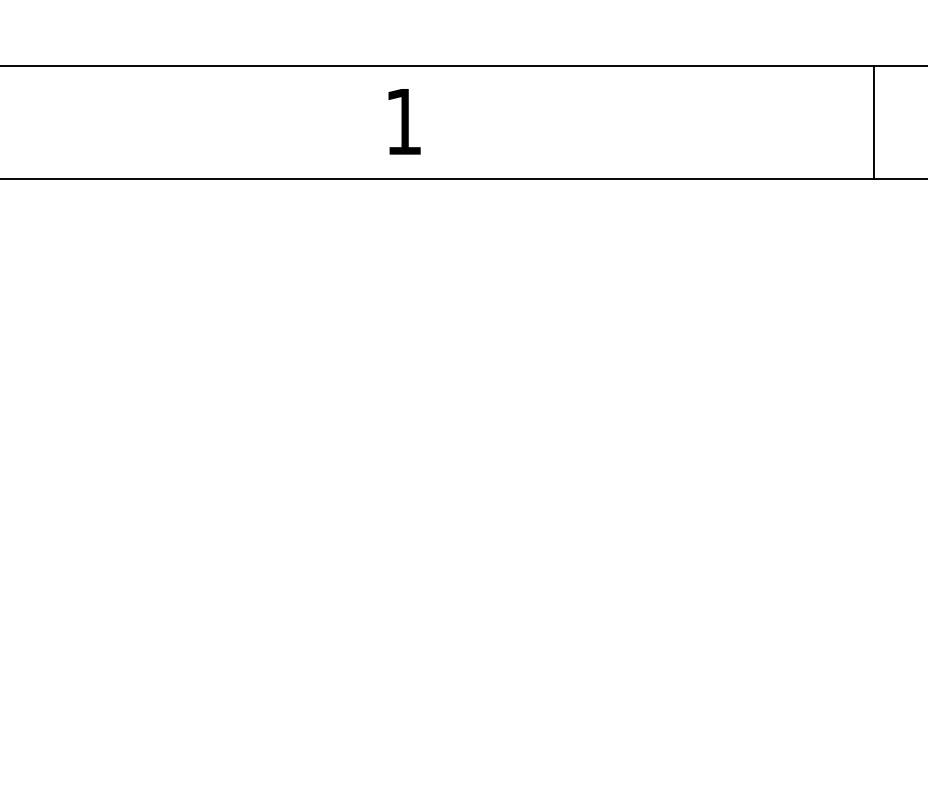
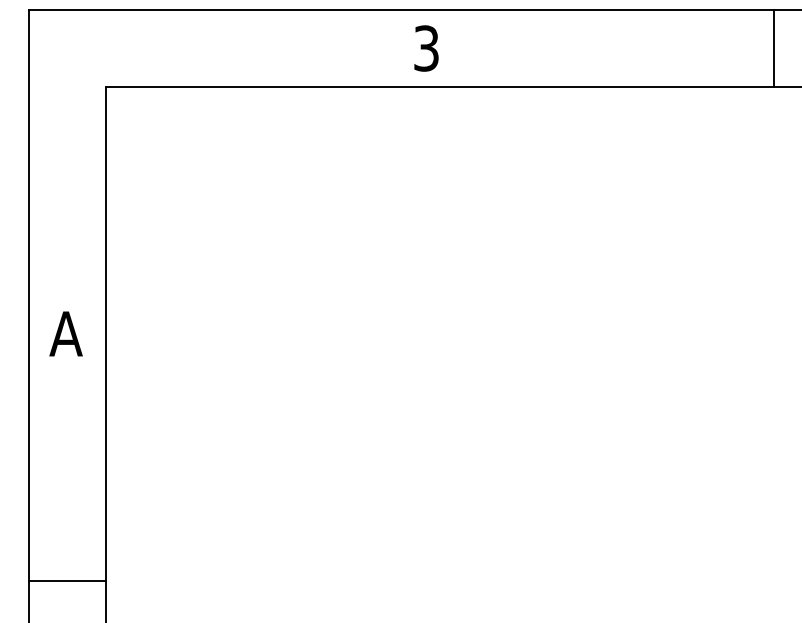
text: (403, 121) -> (426, 48), 1 -> 3
line: (873, 121) -> (773, 48), moved

